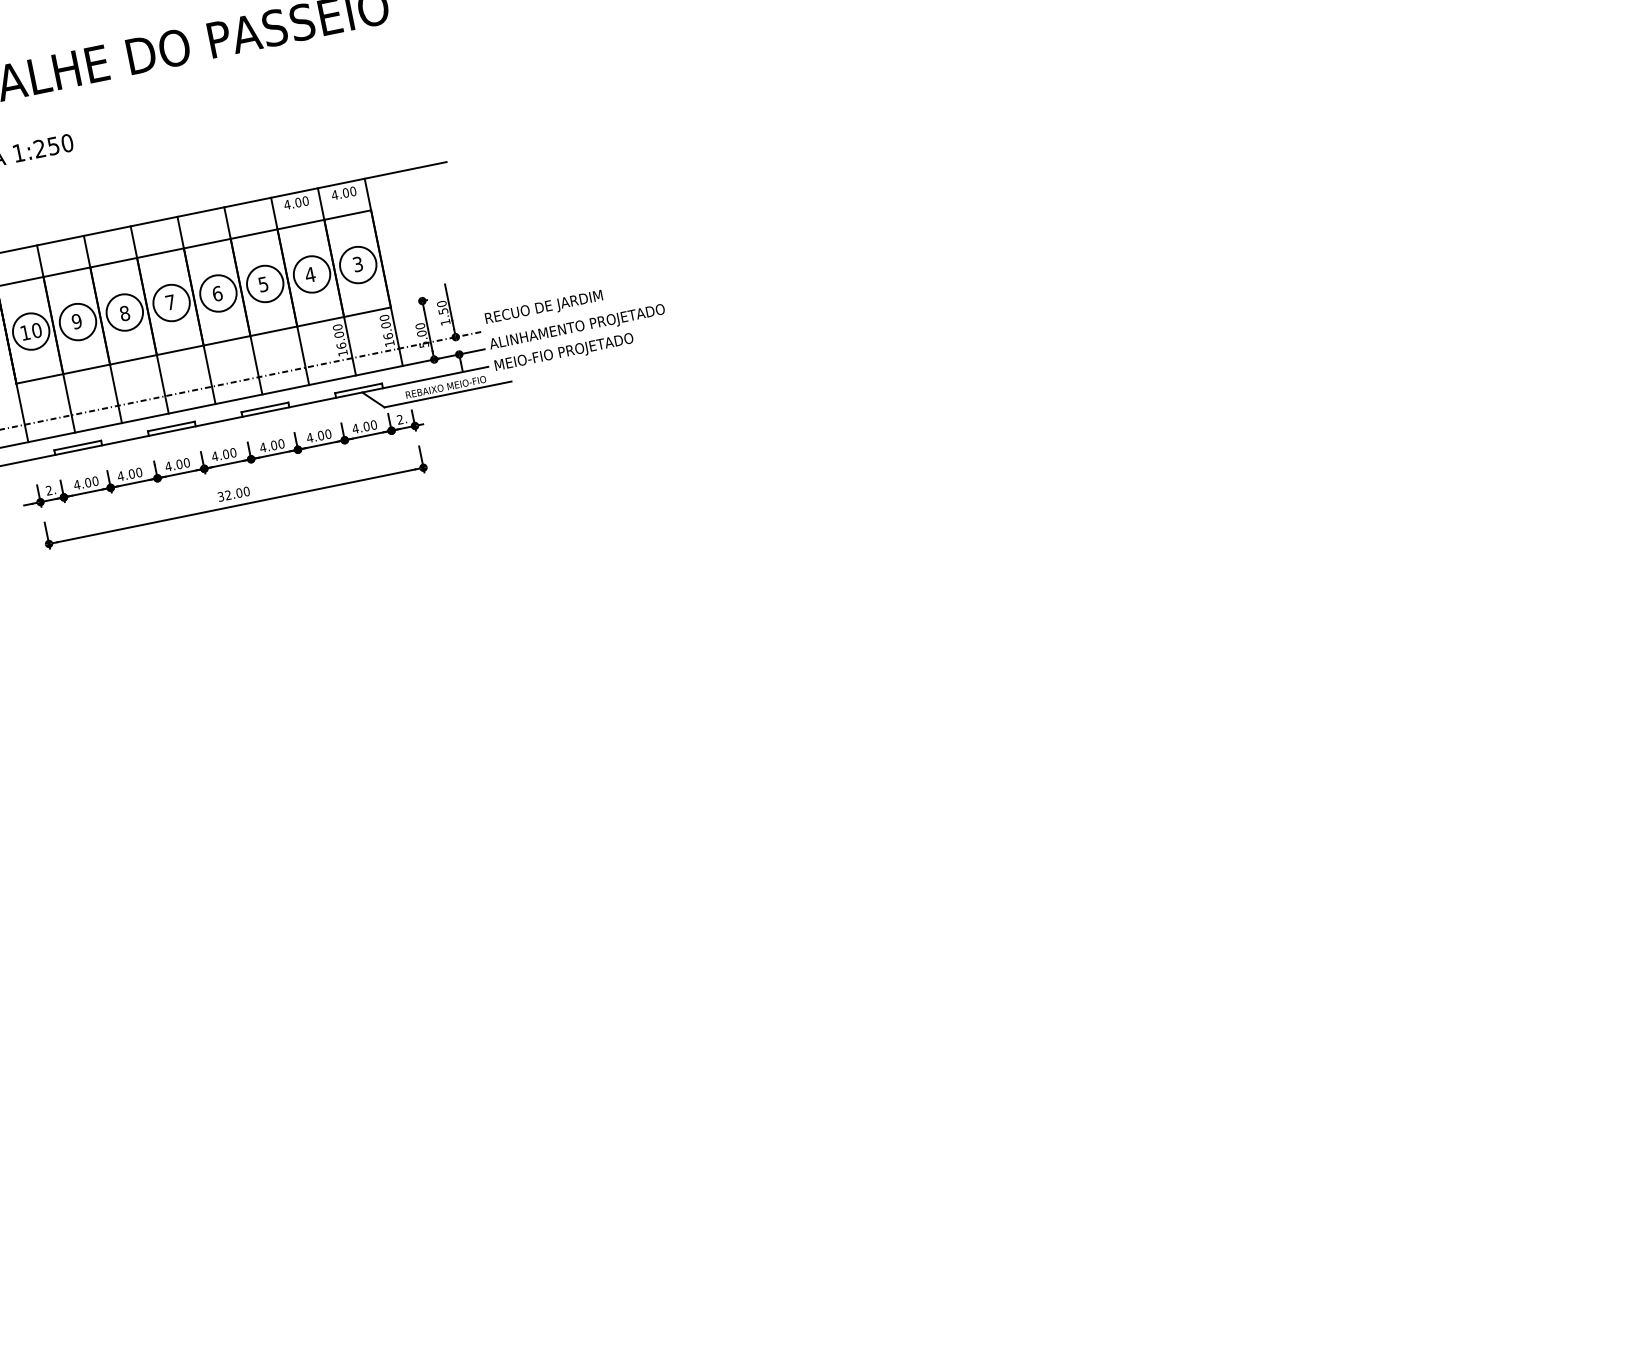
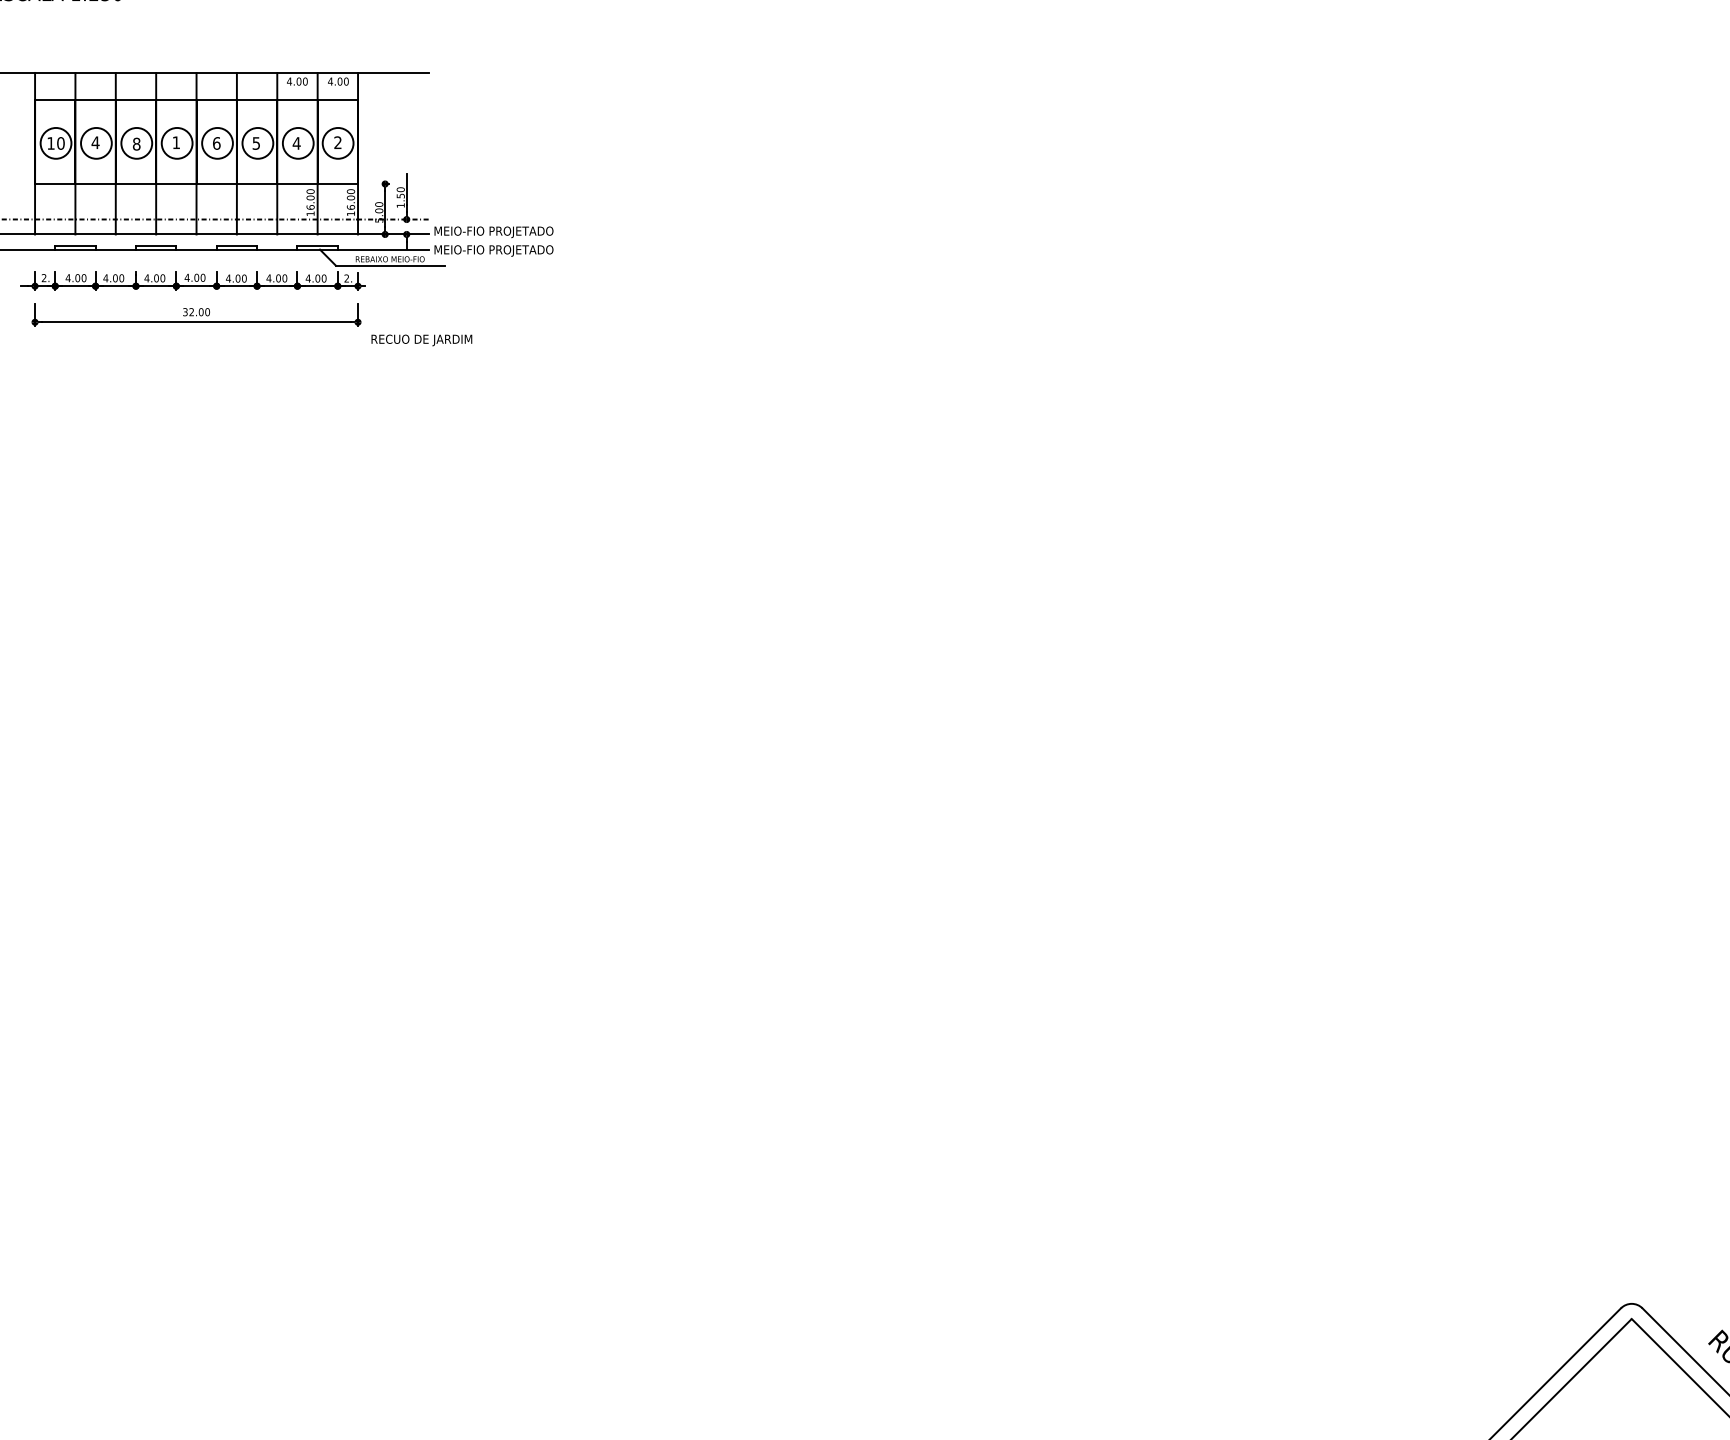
text: (357, 264) -> (337, 142), 3 -> 2
text: (169, 302) -> (175, 142), 7 -> 1
text: (543, 308) -> (421, 340), moved
text: (76, 321) -> (95, 142), 9 -> 4
text: (576, 328) -> (508, 232), ALINHAMENTO PROJETADO -> MEIO-FIO PROJETADO

